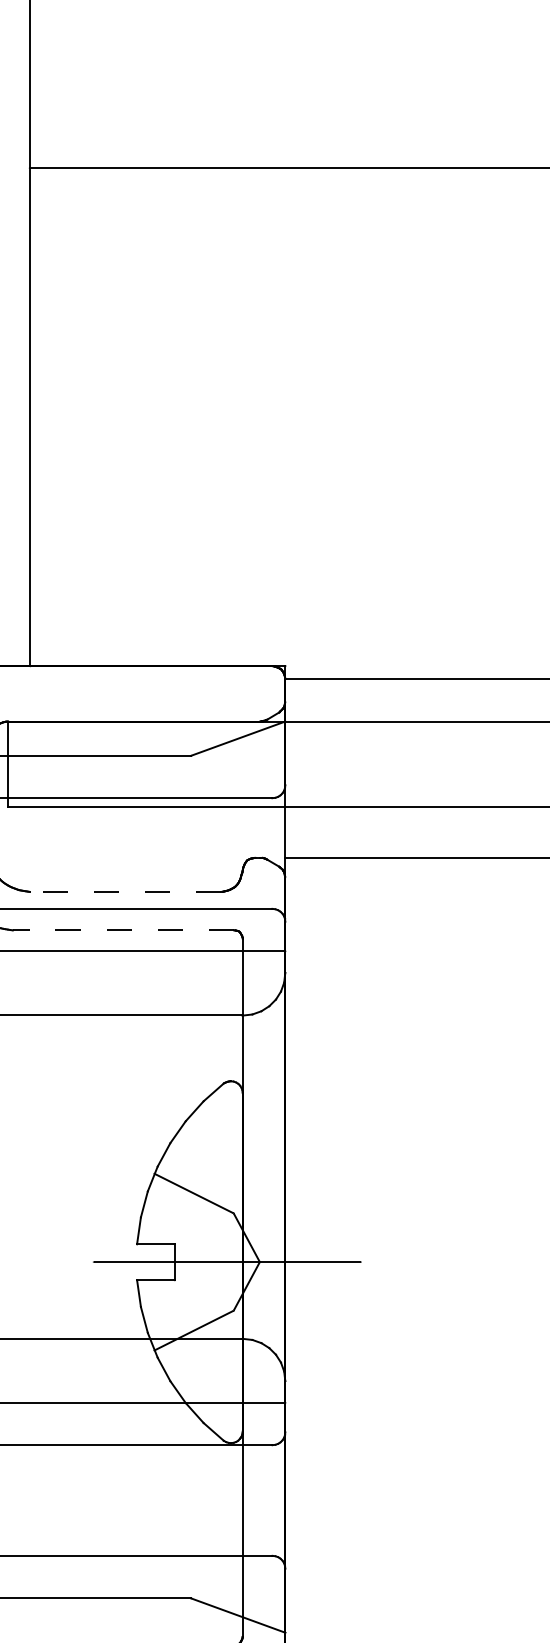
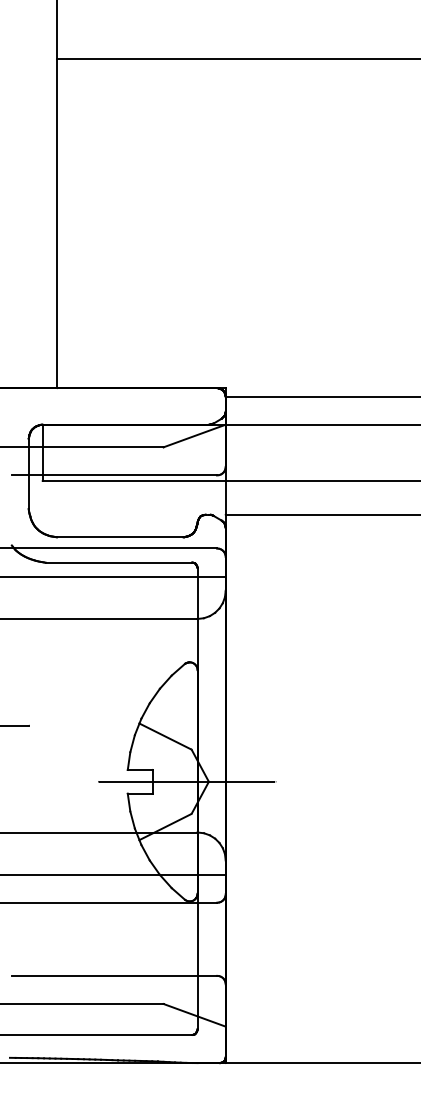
line: (124, 892) -> (119, 537), dashed -> solid
line: (123, 930) -> (118, 562), dashed -> solid

